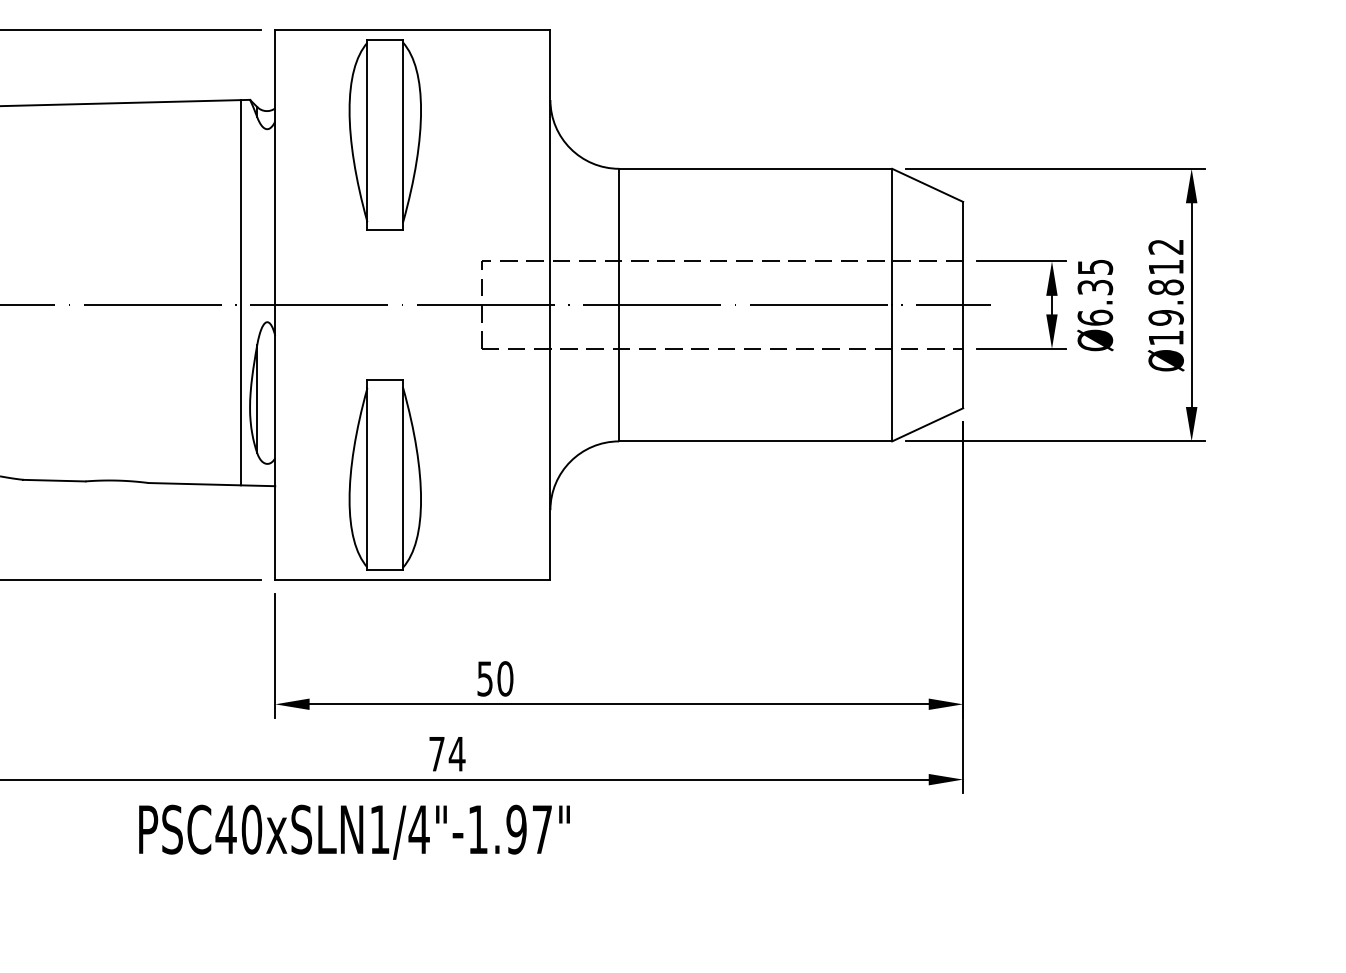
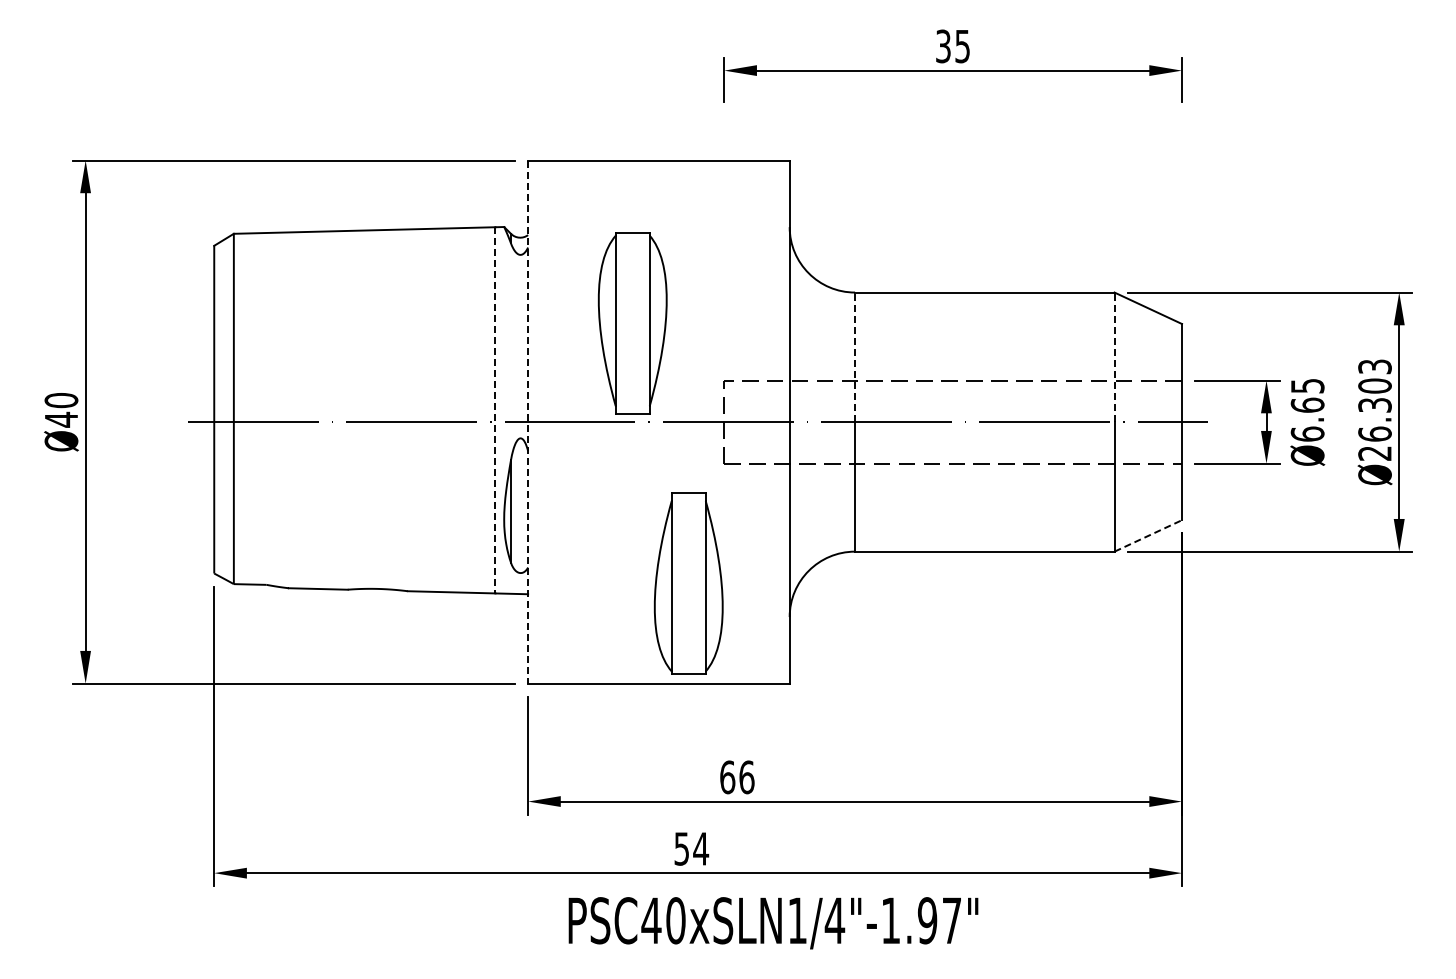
part: (385, 135) -> (632, 323), moved
line: (619, 237) -> (855, 357), solid -> dashed
line: (892, 237) -> (1114, 357), solid -> dashed
text: (1095, 286) -> (1307, 404), Ø6.35 -> Ø6.65
text: (1165, 291) -> (1374, 409), Ø19.812 -> Ø26.303
line: (240, 292) -> (495, 410), solid -> dashed
line: (275, 305) -> (528, 422), solid -> dashed
line: (927, 424) -> (1148, 535), solid -> dashed
part: (385, 474) -> (688, 583), moved
text: (495, 678) -> (737, 777), 50 -> 66
text: (436, 753) -> (681, 848), 74 -> 54
text: (354, 832) -> (773, 923), moved

